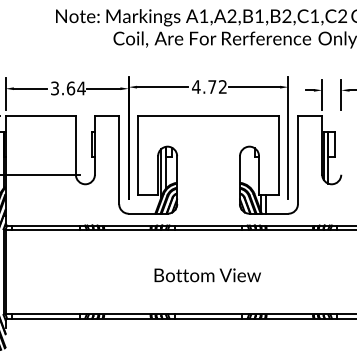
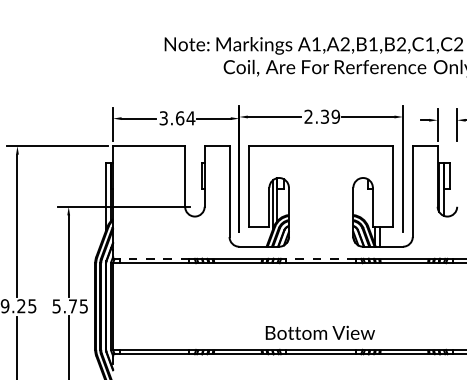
text: (209, 86) -> (322, 116), 4.72 -> 2.39
line: (45, 225) -> (154, 258), solid -> dashed
line: (208, 225) -> (321, 258), solid -> dashed
text: (206, 274) -> (319, 332), moved

